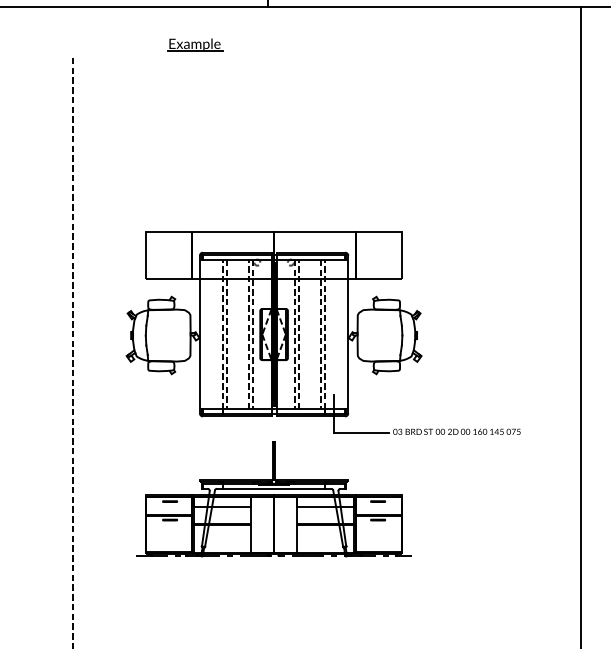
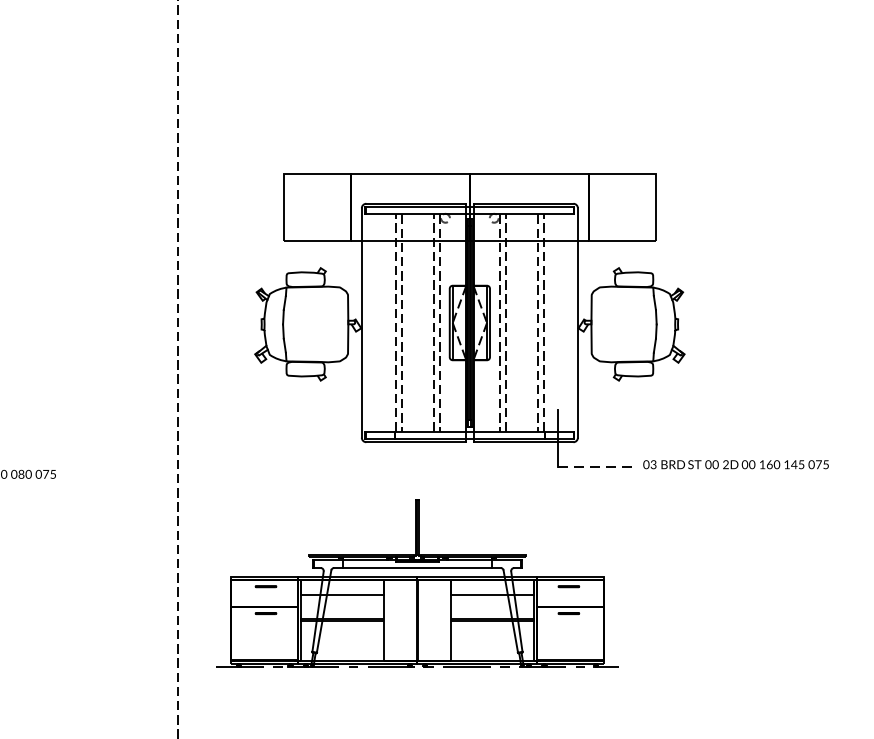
line: (362, 433) -> (598, 467), solid -> dashed
part: (273, 499) -> (416, 583), moved

